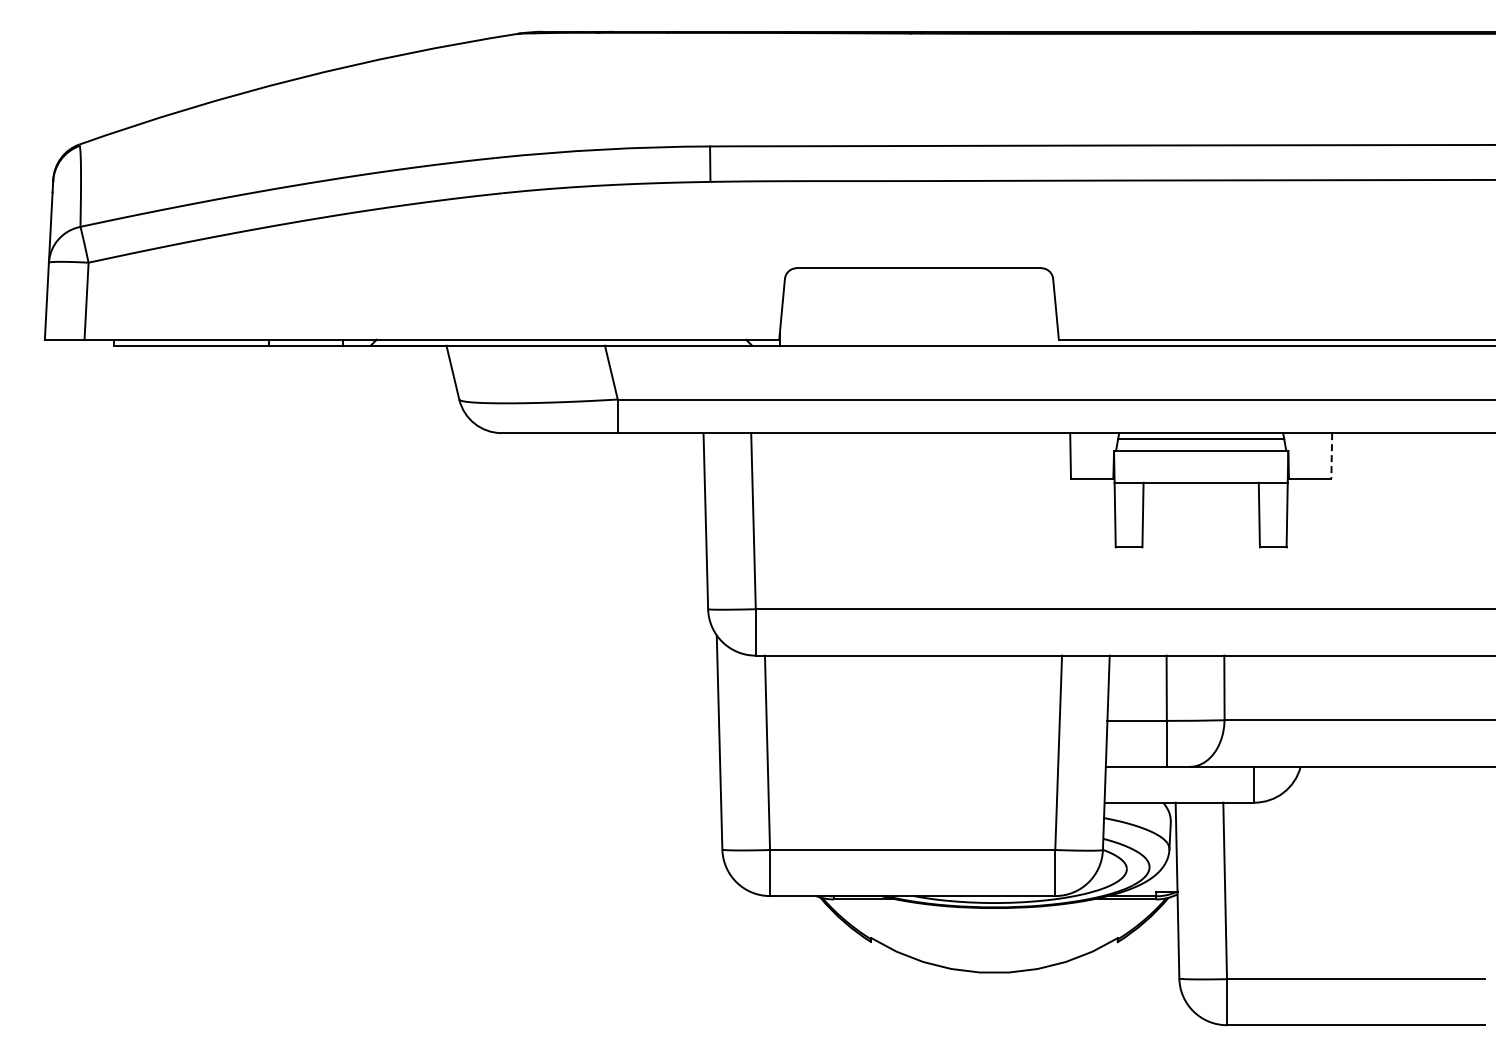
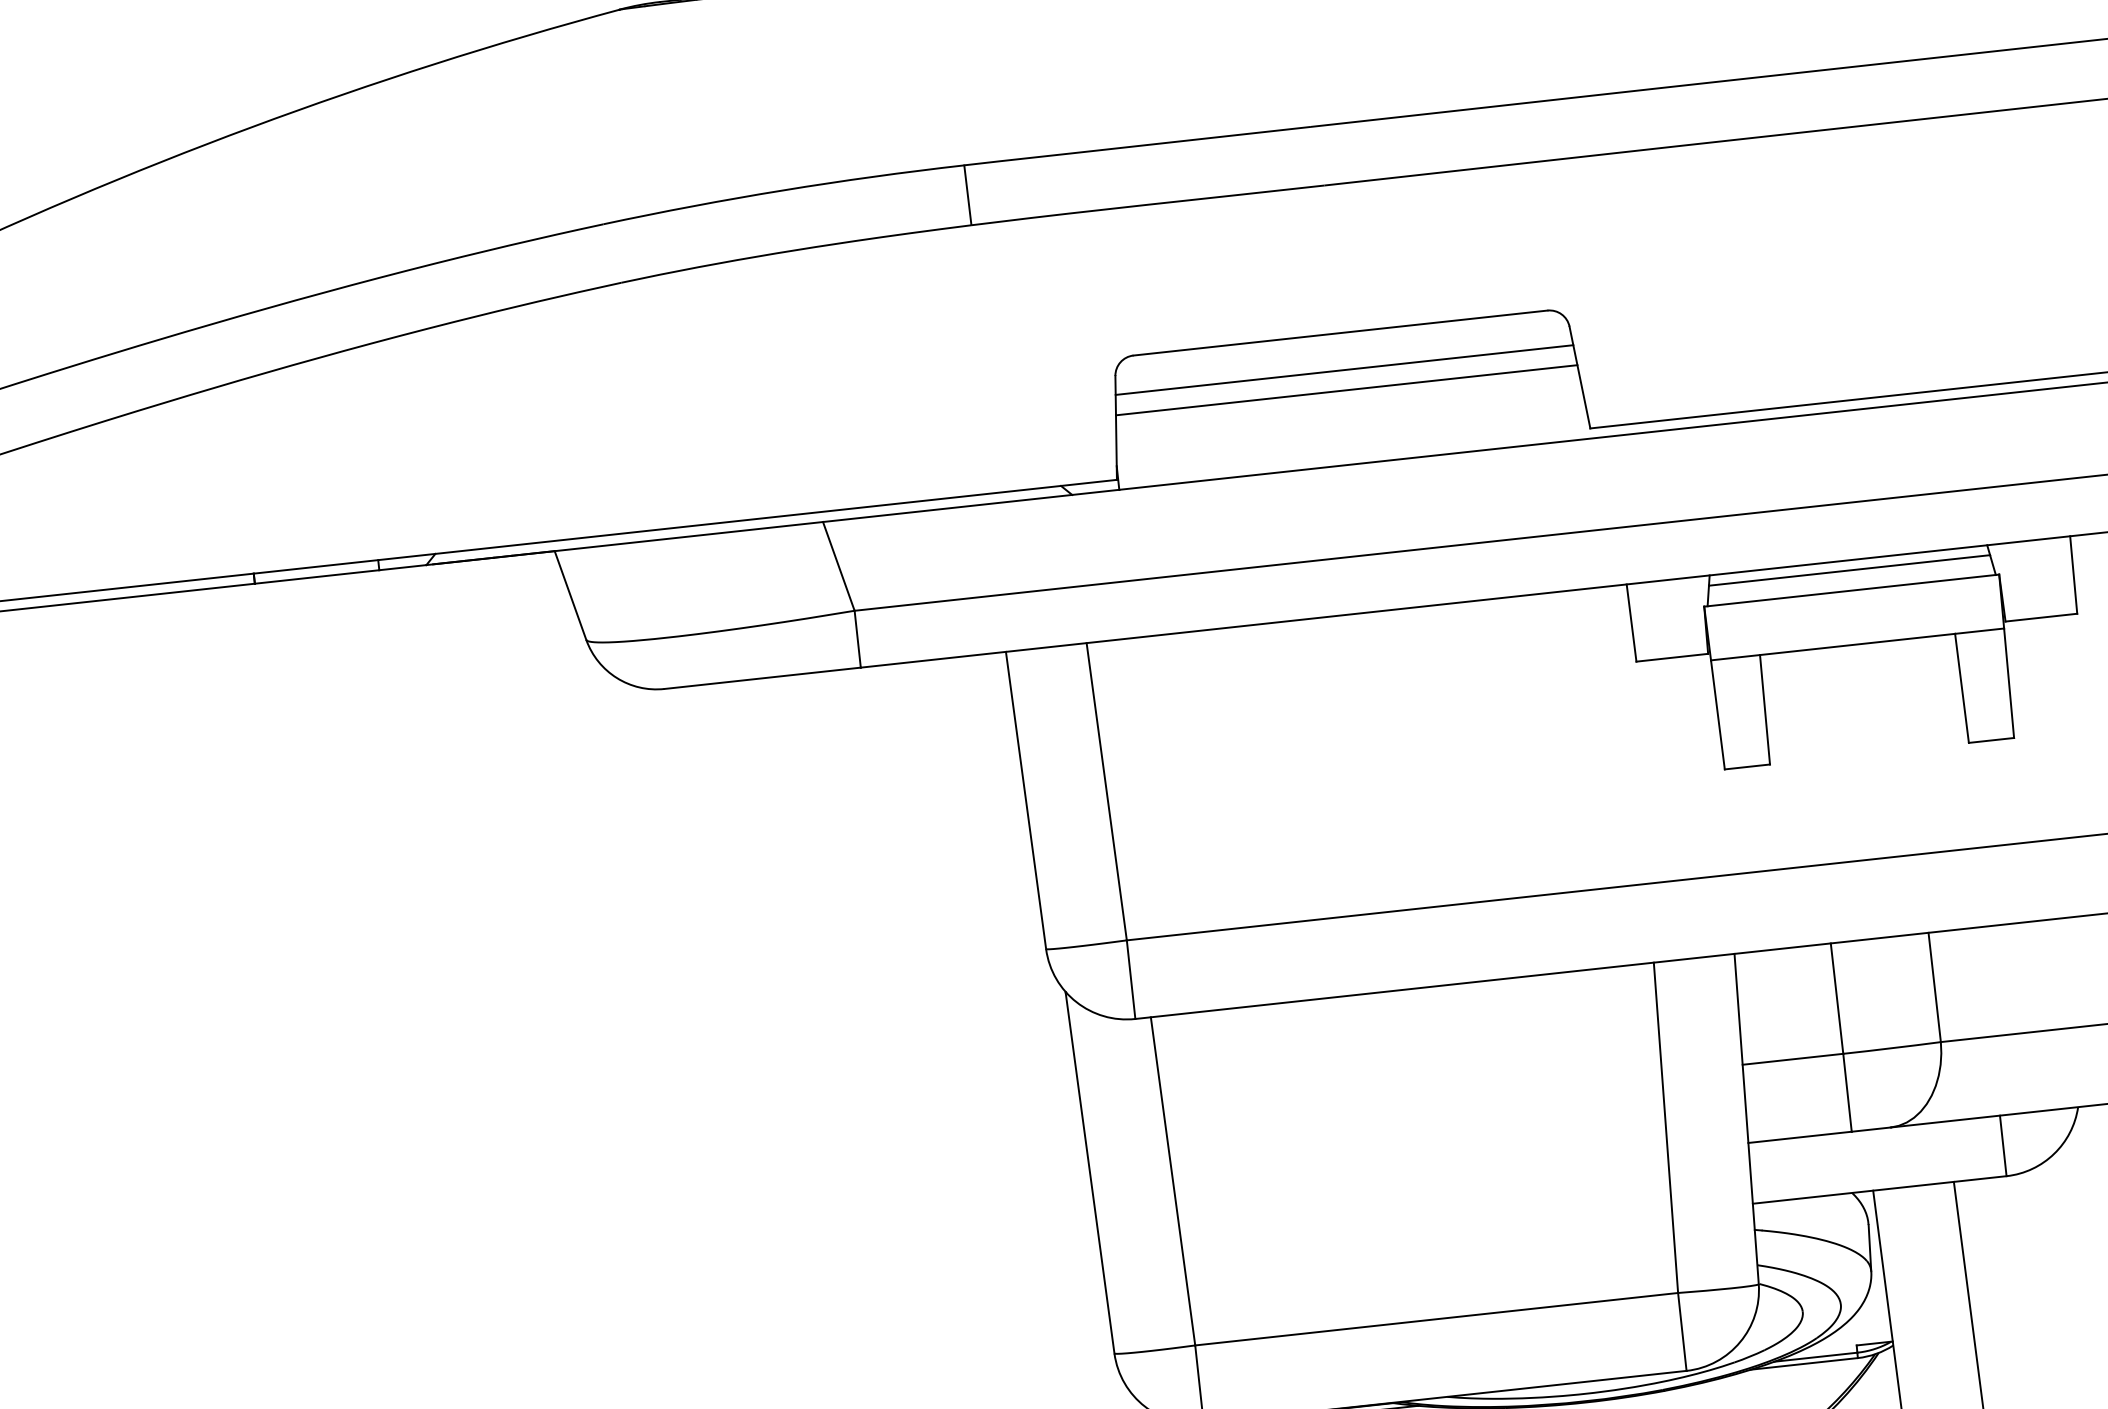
line: (918, 290) -> (1343, 370), added
line: (918, 302) -> (1345, 391), added
line: (1331, 455) -> (2073, 574), dashed -> solid

